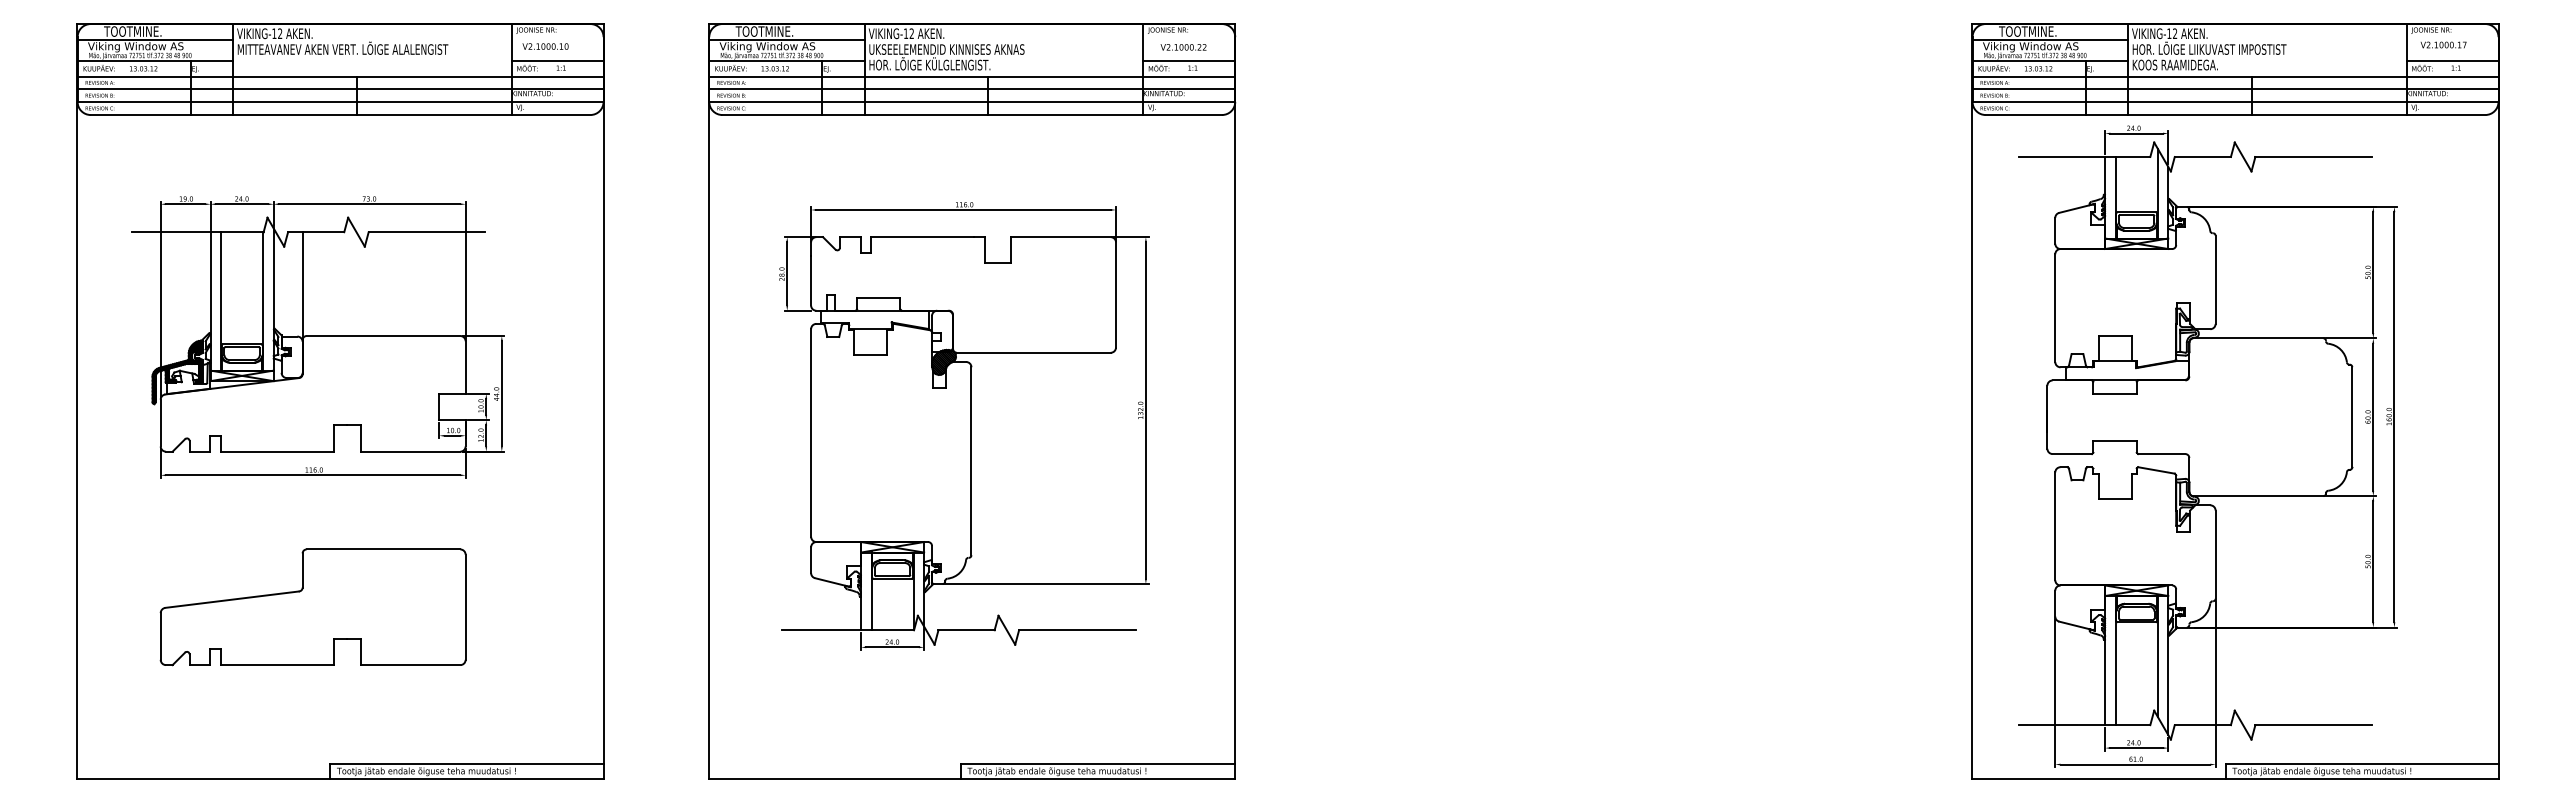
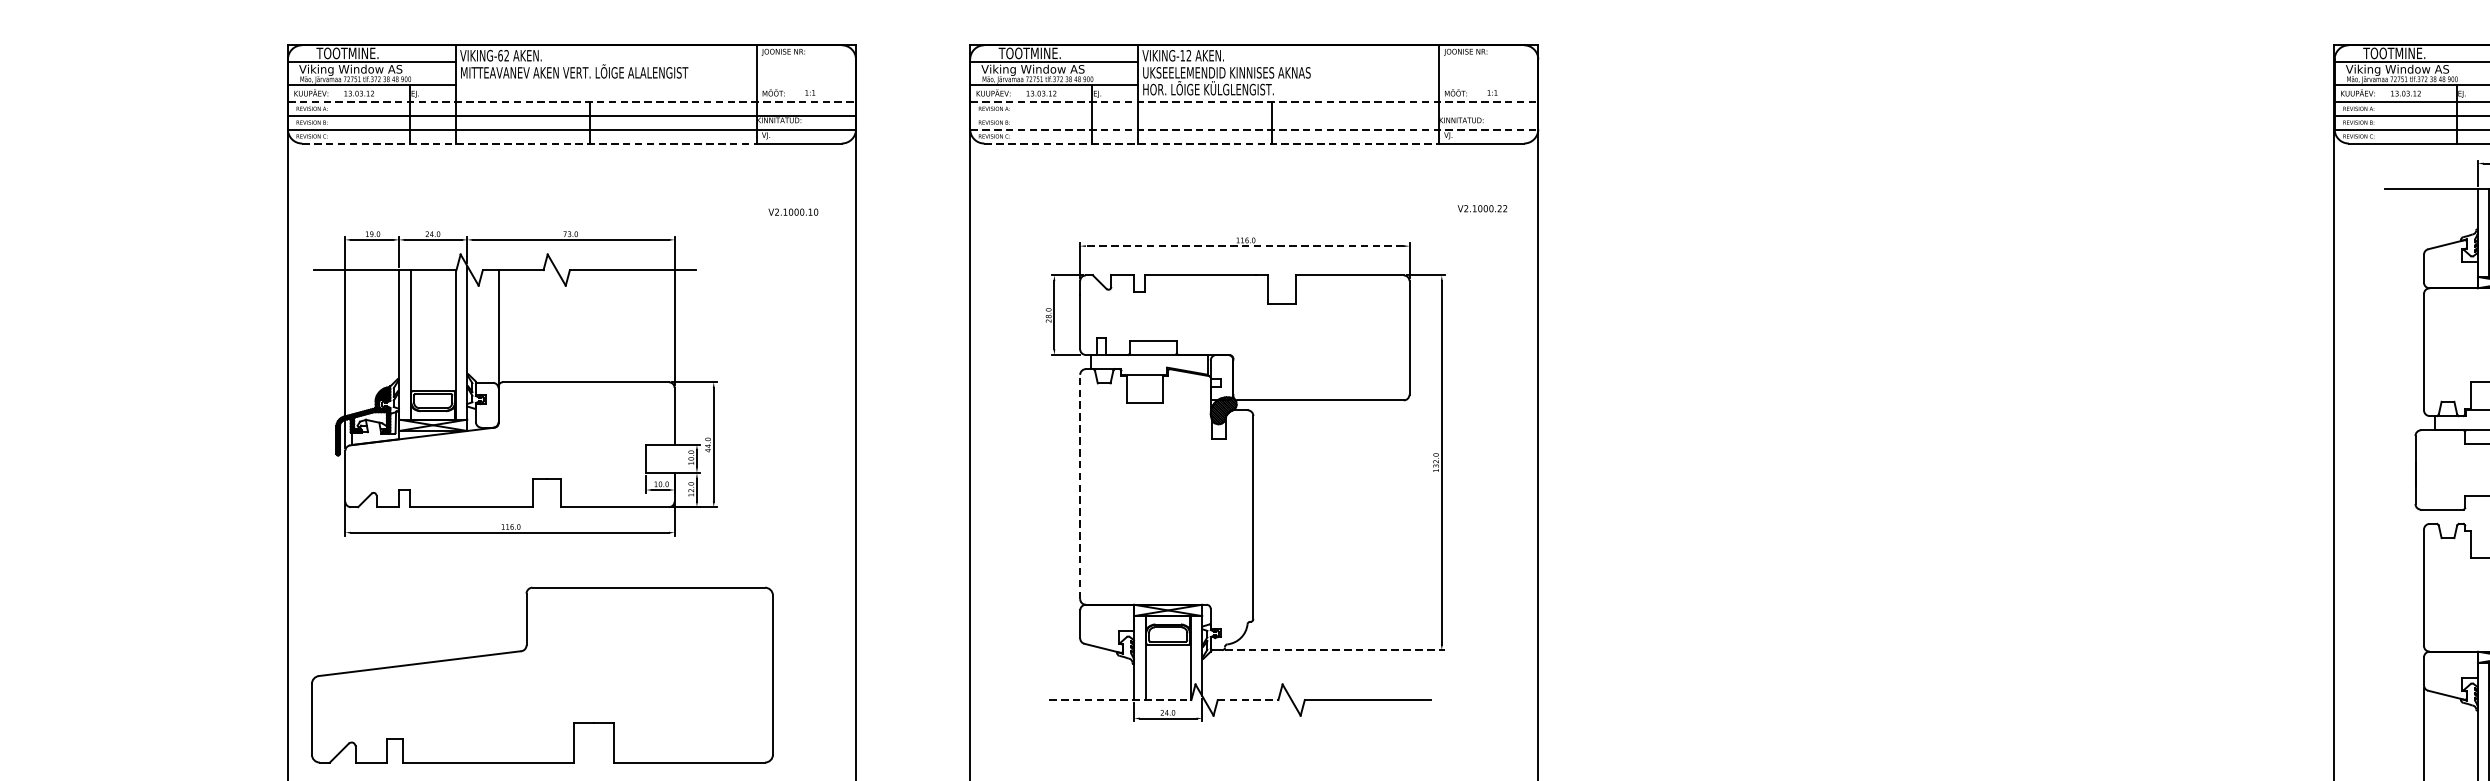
text: (274, 33) -> (500, 55), VIKING-12 -> VIKING-62
text: (545, 46) -> (793, 212), moved
text: (1183, 47) -> (1482, 208), moved
line: (557, 60) -> (806, 84), removed
line: (1189, 60) -> (1488, 84), removed
line: (340, 76) -> (571, 101), solid -> dashed
line: (972, 76) -> (1254, 101), solid -> dashed
line: (972, 89) -> (1254, 115), removed
line: (972, 102) -> (1254, 130), solid -> dashed
line: (301, 115) -> (529, 144), solid -> dashed
line: (933, 115) -> (1212, 144), solid -> dashed
line: (963, 209) -> (1244, 245), solid -> dashed
part: (317, 337) -> (514, 383), moved
line: (811, 432) -> (1080, 486), solid -> dashed
line: (1046, 584) -> (1334, 650), solid -> dashed
part: (312, 607) -> (541, 675), size x1.4
line: (848, 630) -> (1120, 700), solid -> dashed
line: (967, 630) -> (1249, 700), solid -> dashed

